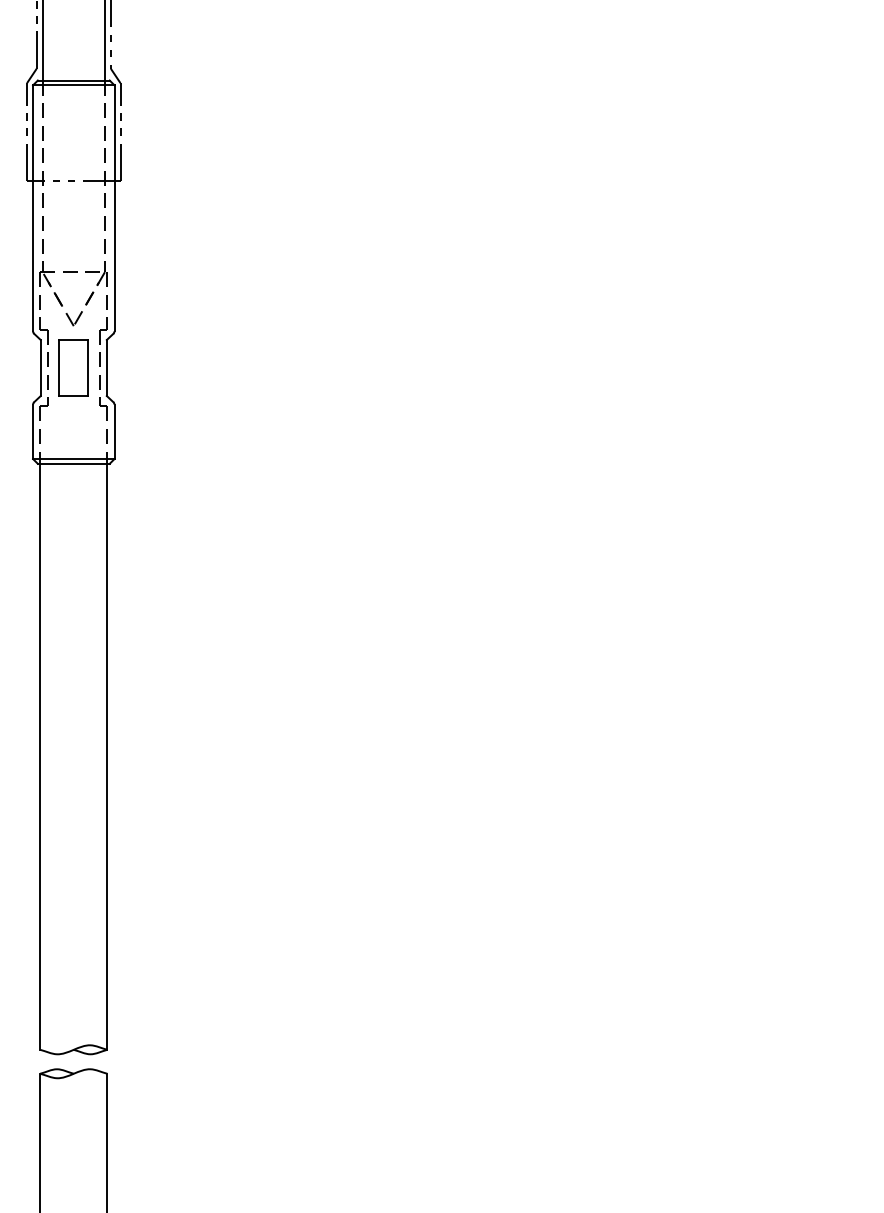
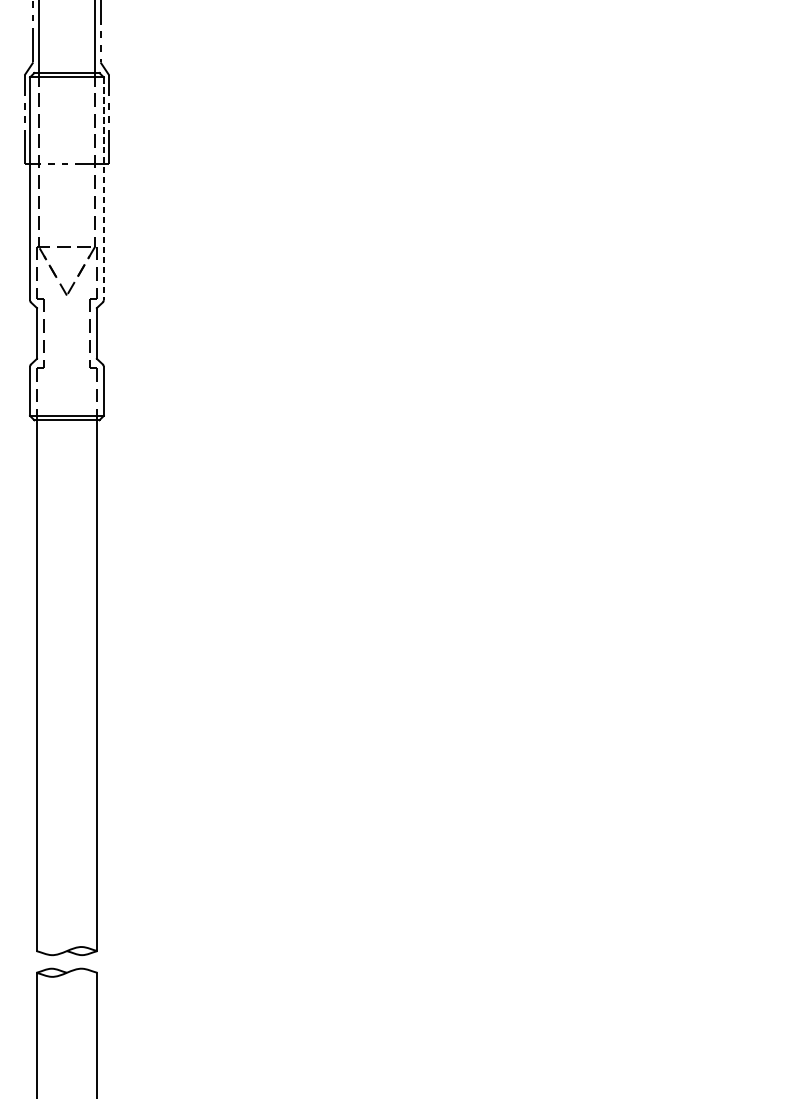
line: (114, 208) -> (103, 188), solid -> dashed
part: (73, 367) -> (66, 332), removed

